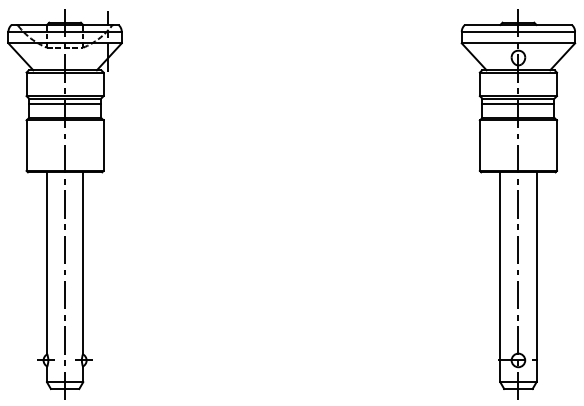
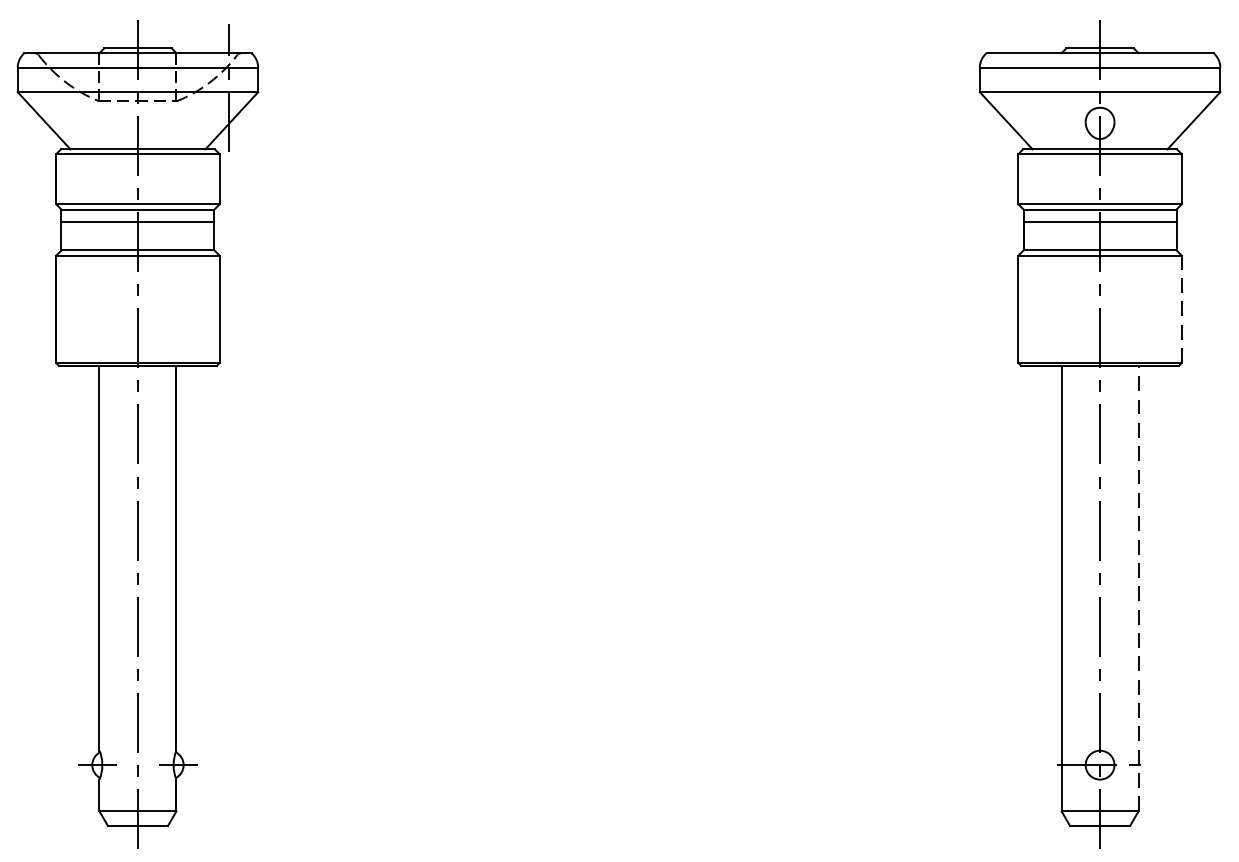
line: (556, 145) -> (1180, 308), solid -> dashed
line: (536, 277) -> (1138, 589), solid -> dashed

